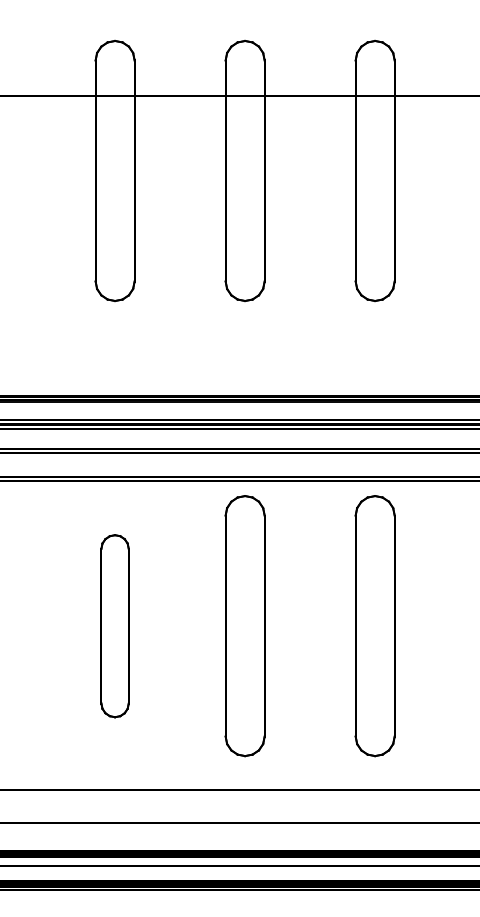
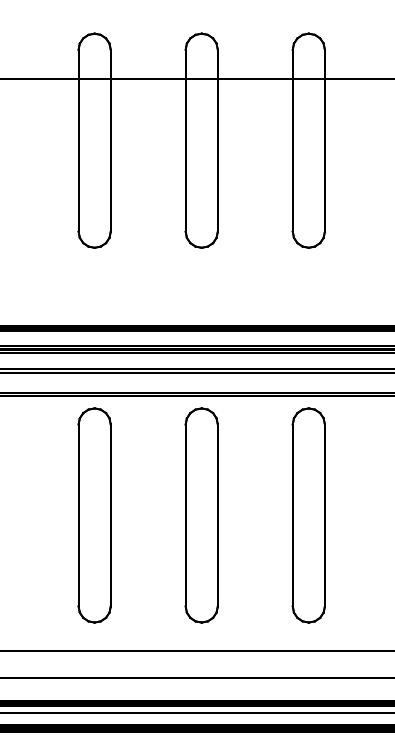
part: (114, 626) -> (94, 515), size x1.43

